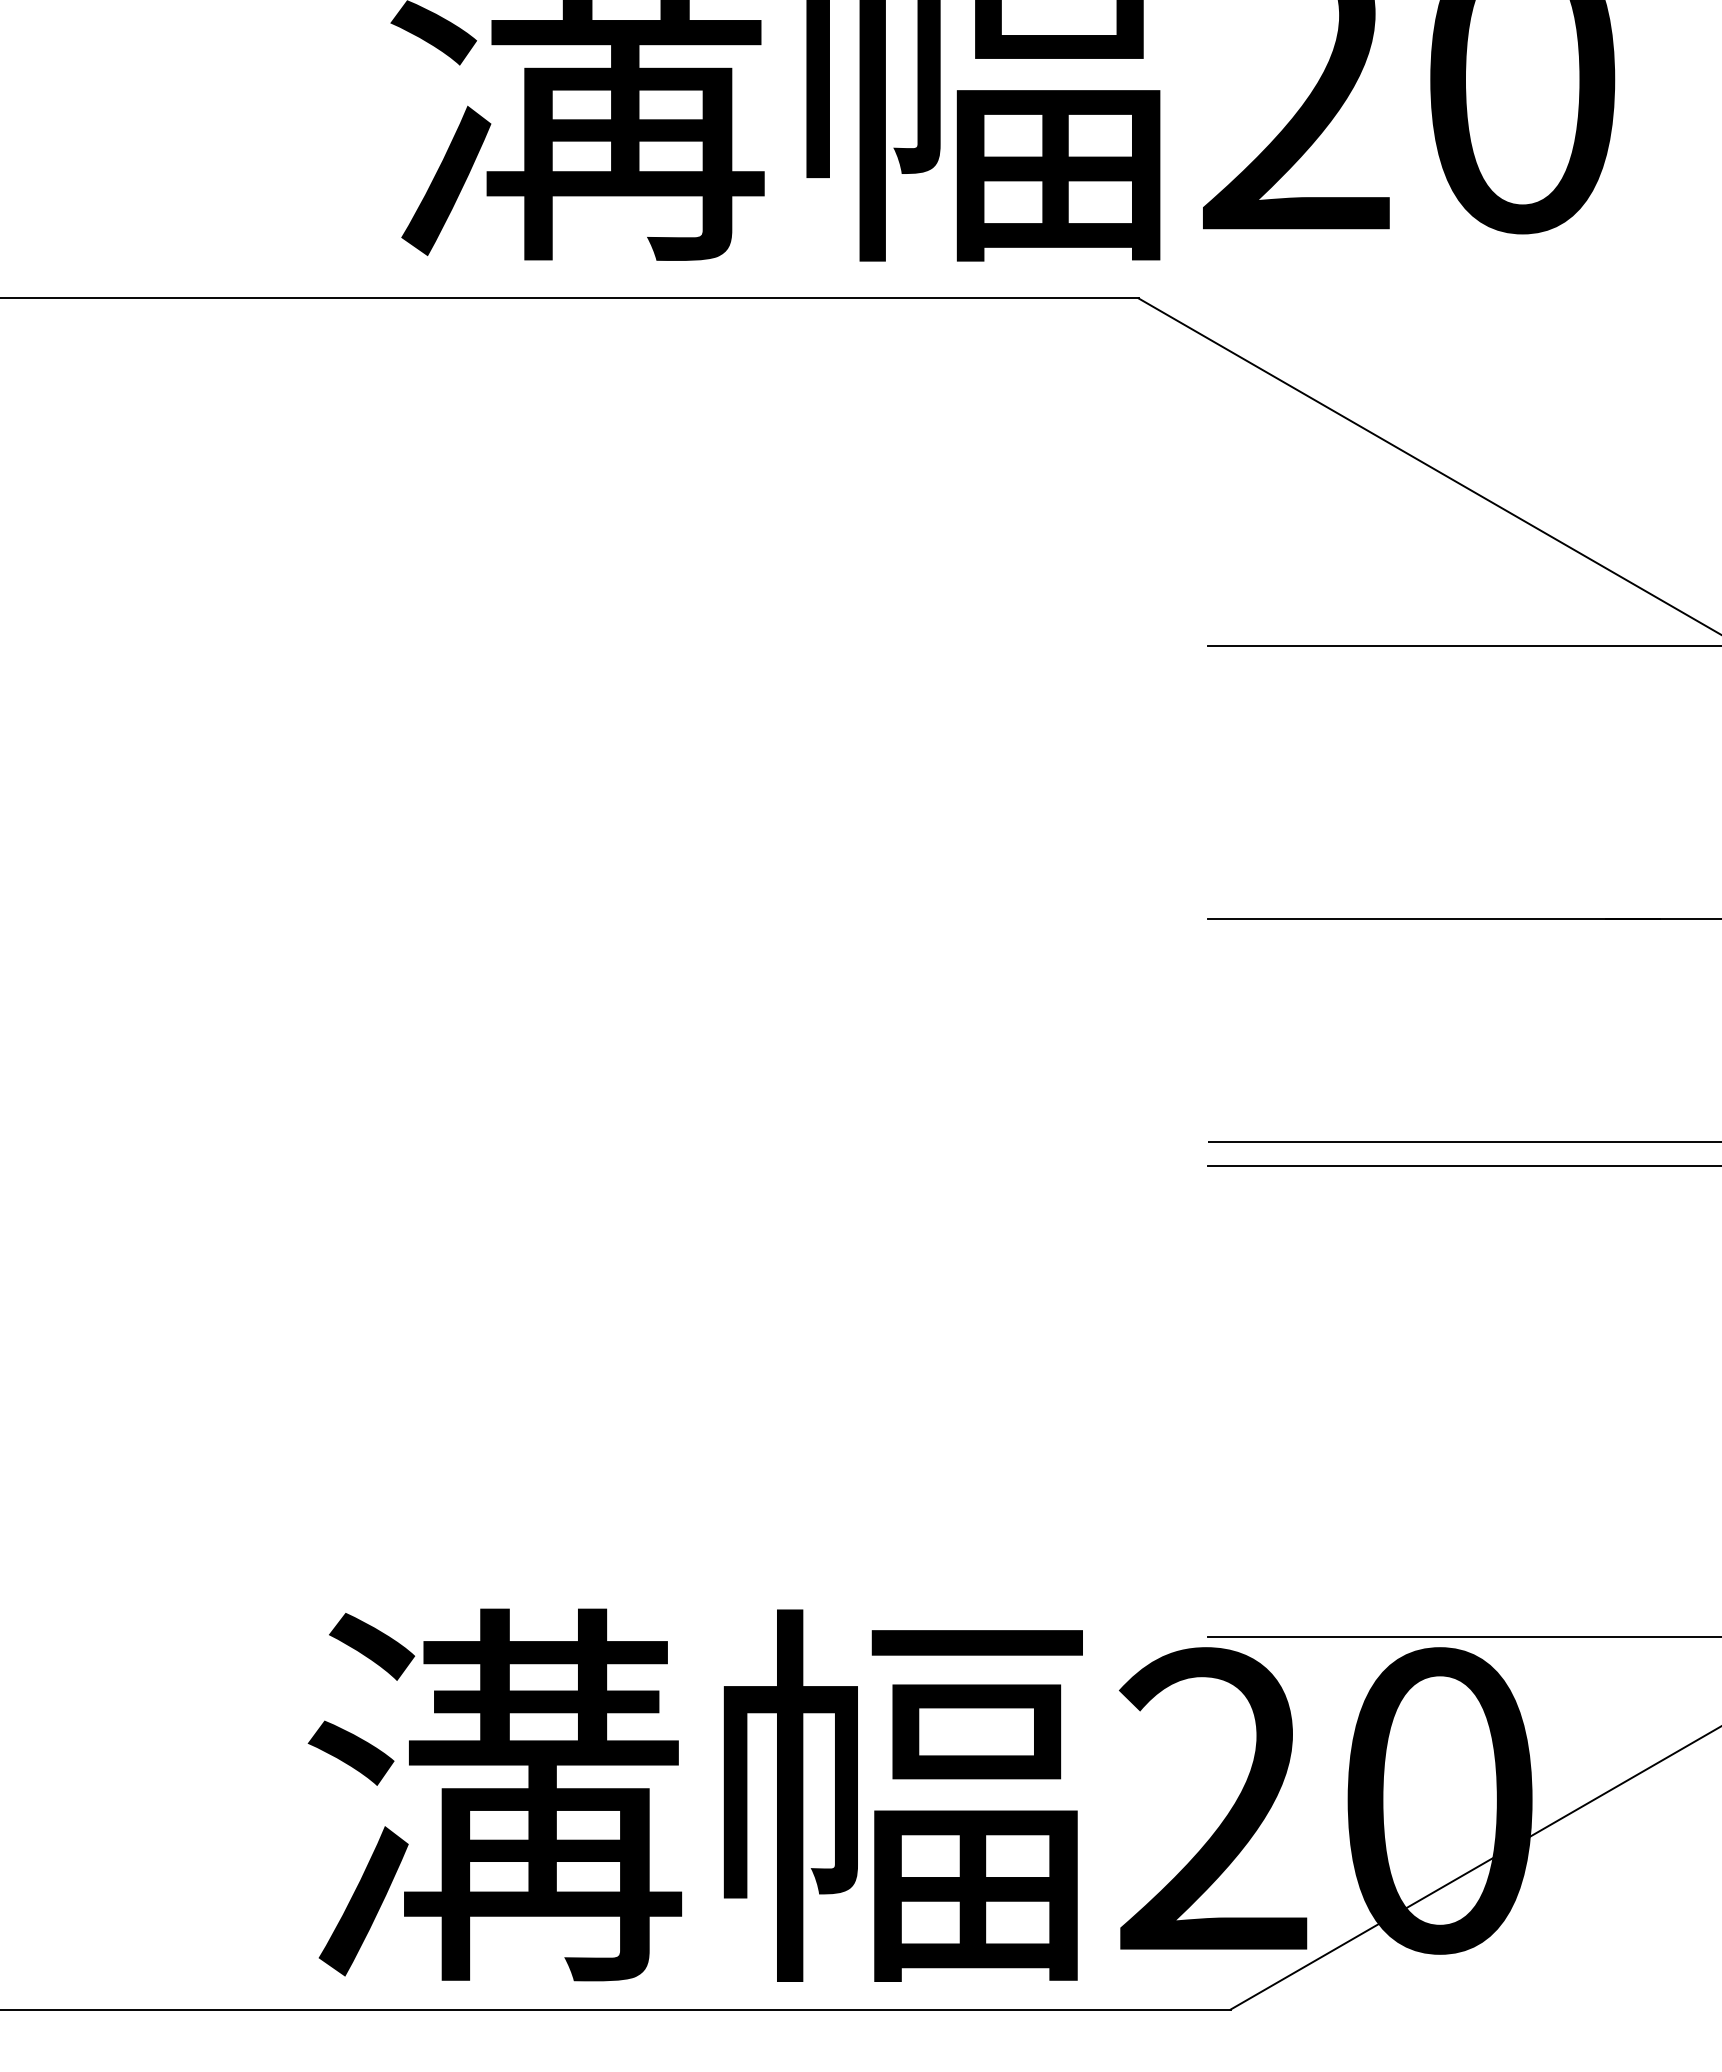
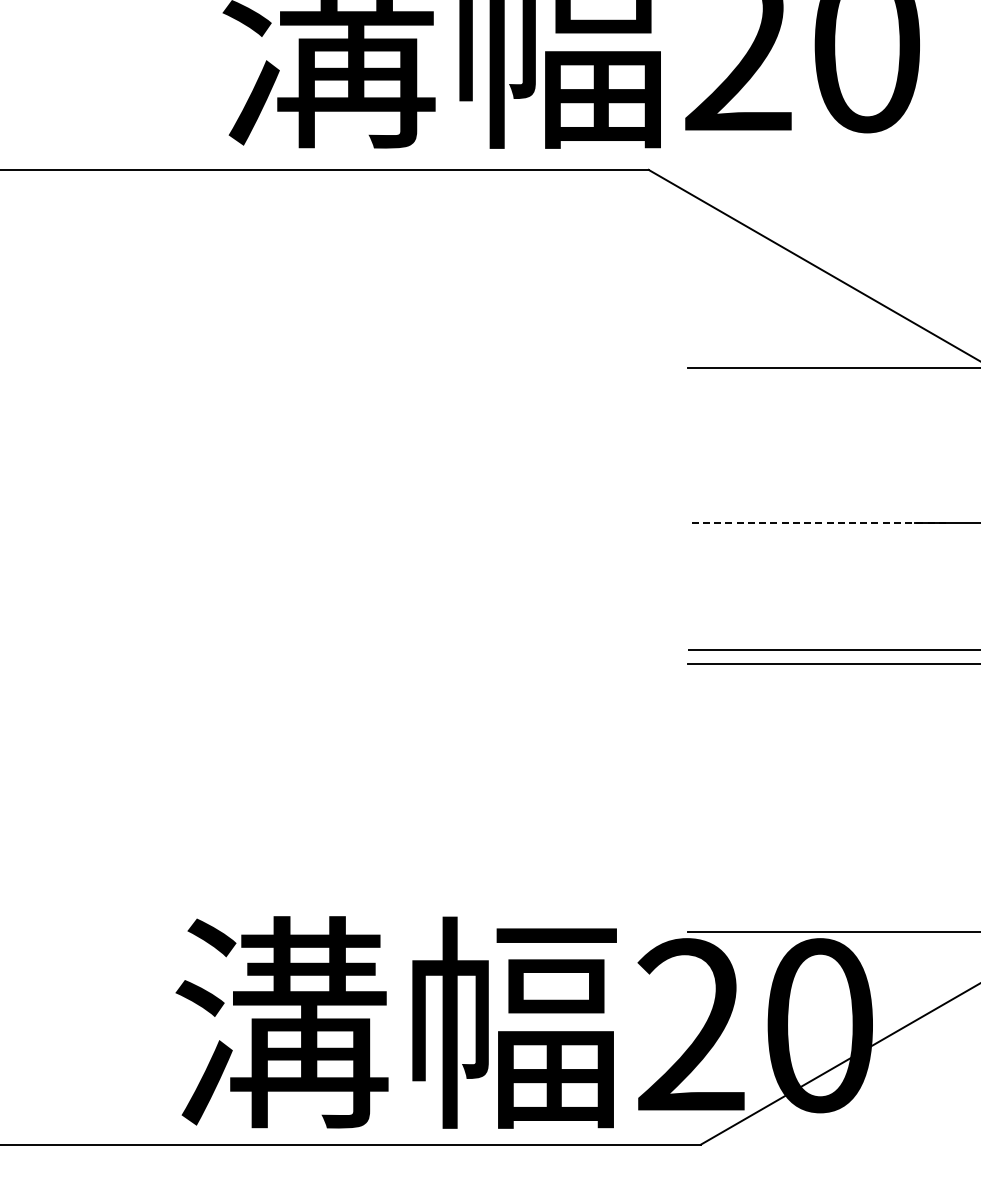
line: (1435, 919) -> (817, 523), solid -> dashed

